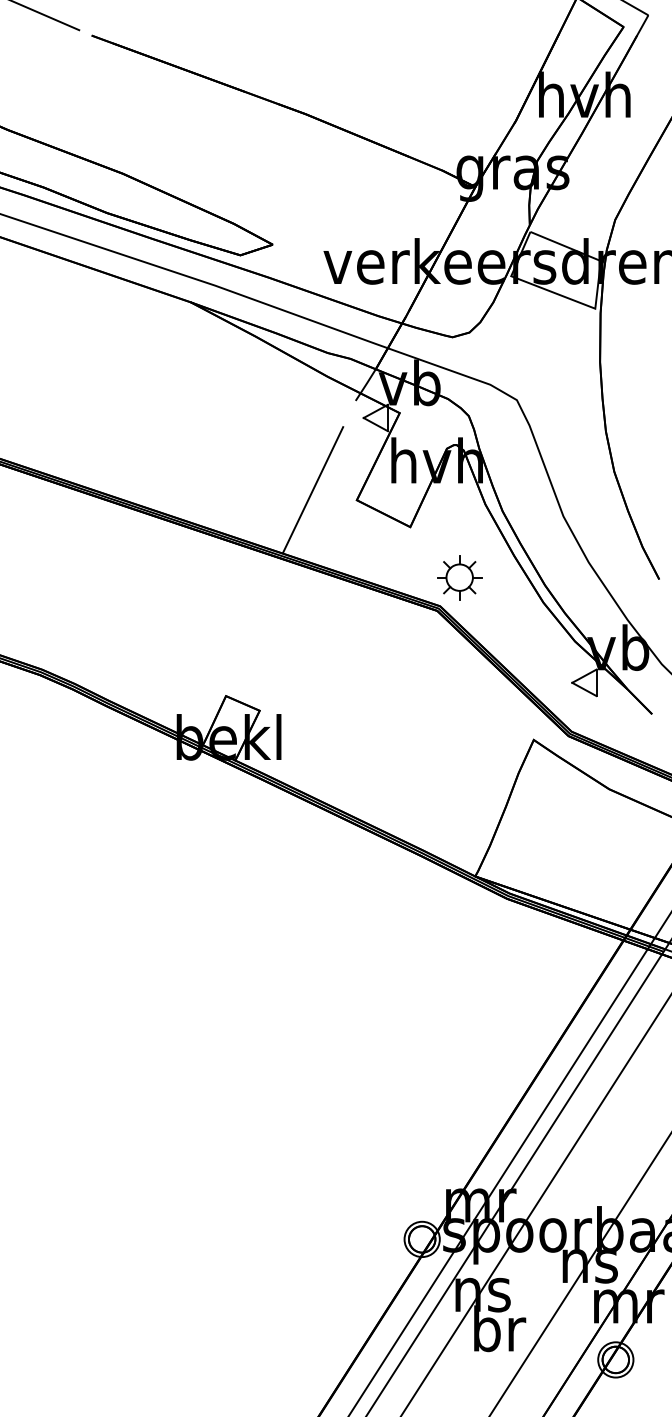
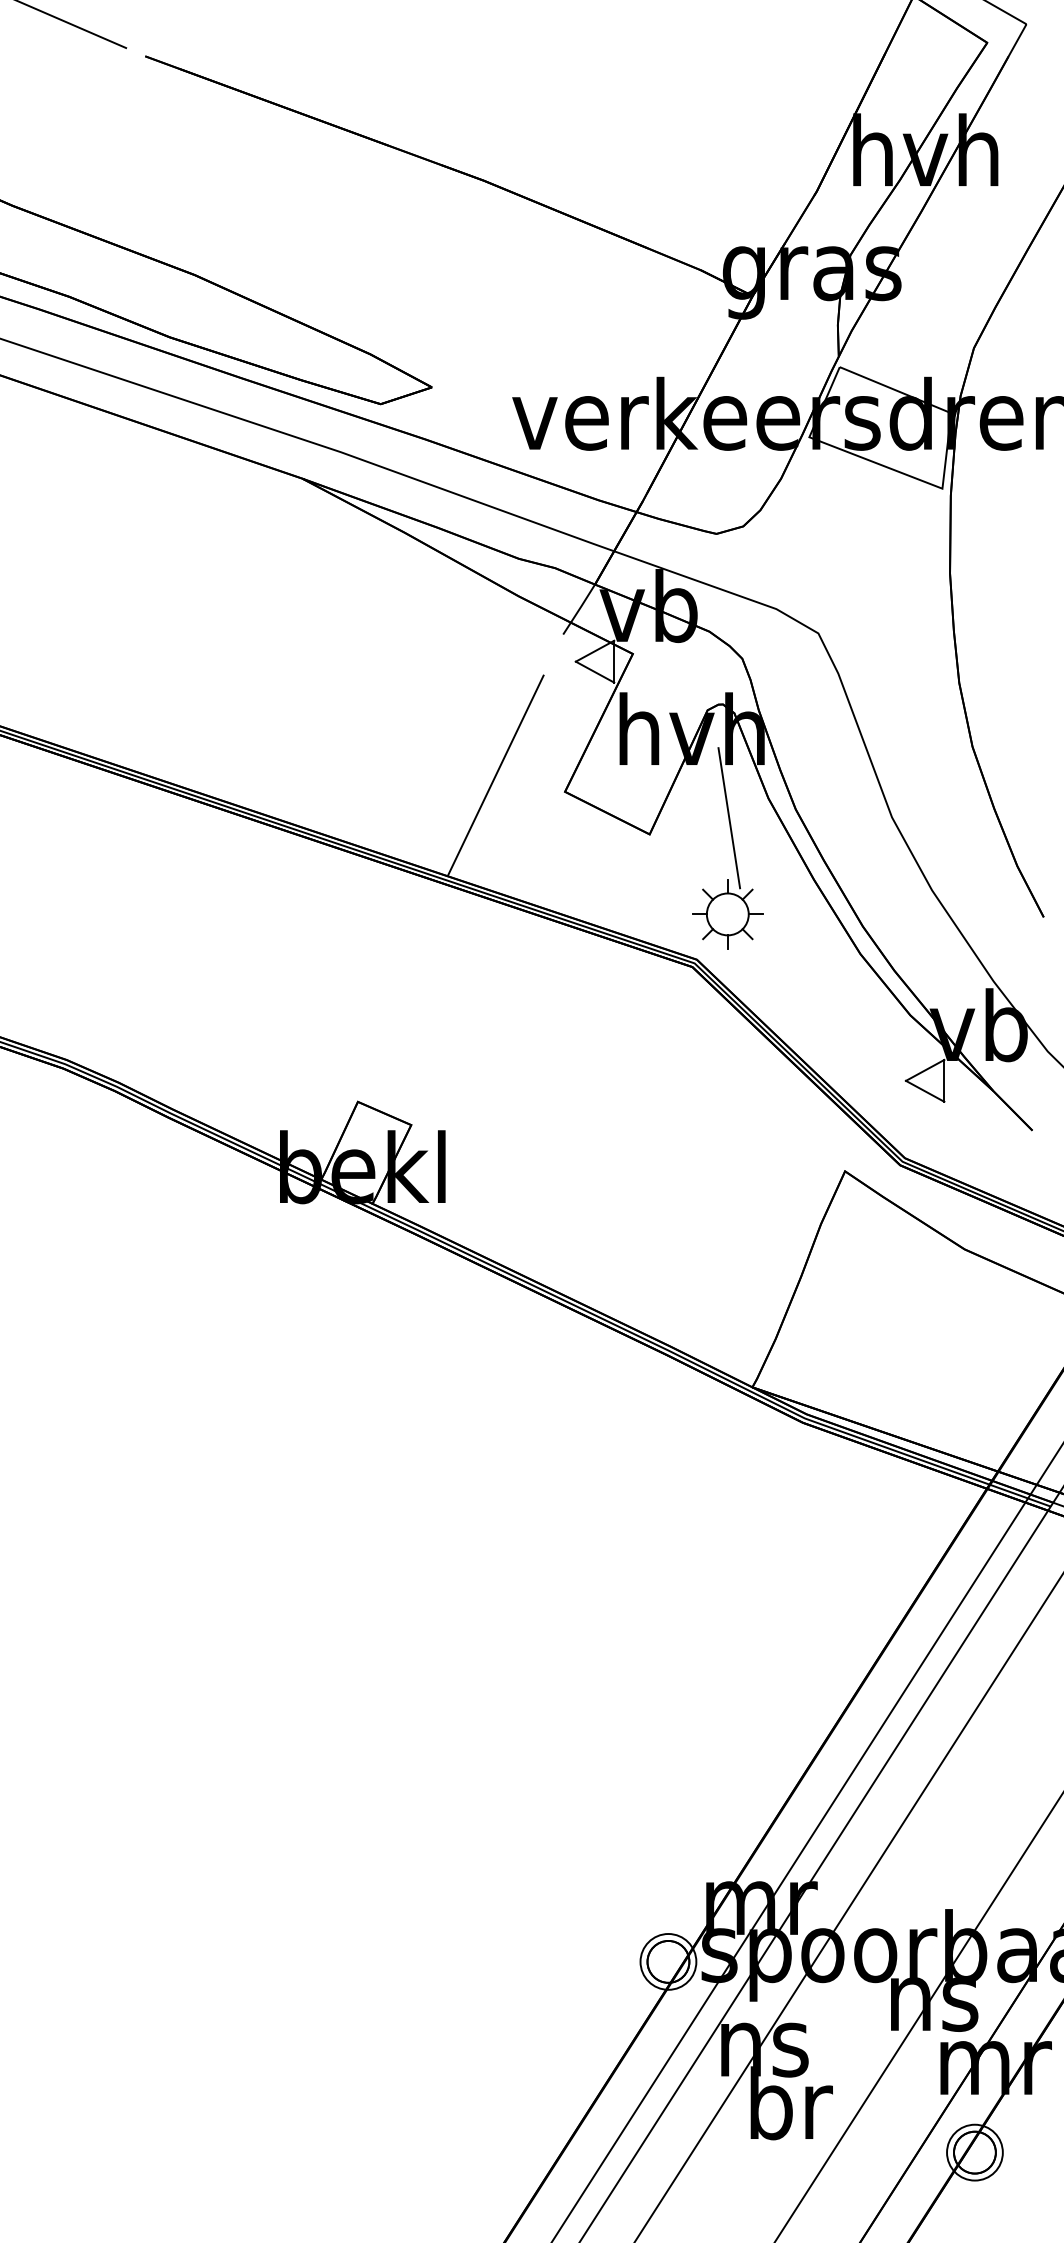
line: (460, 516) -> (729, 817), added

